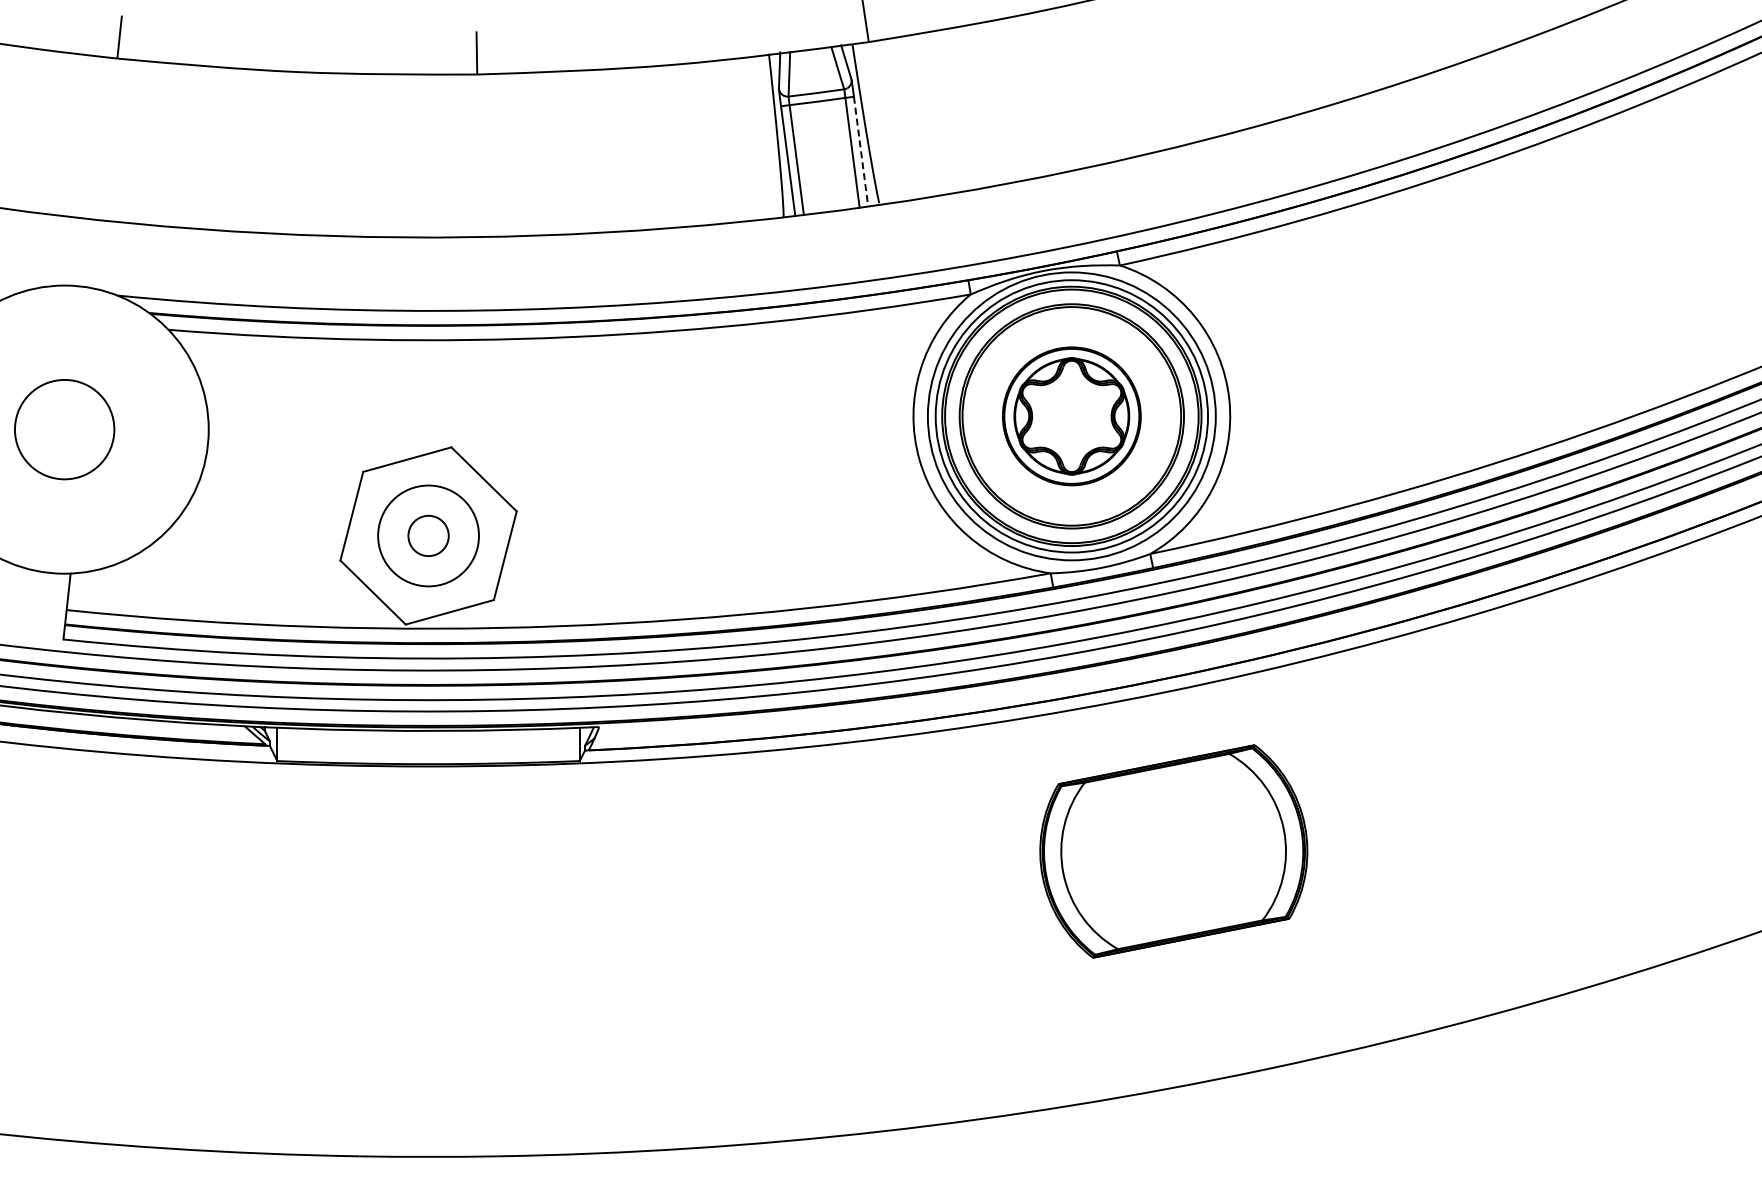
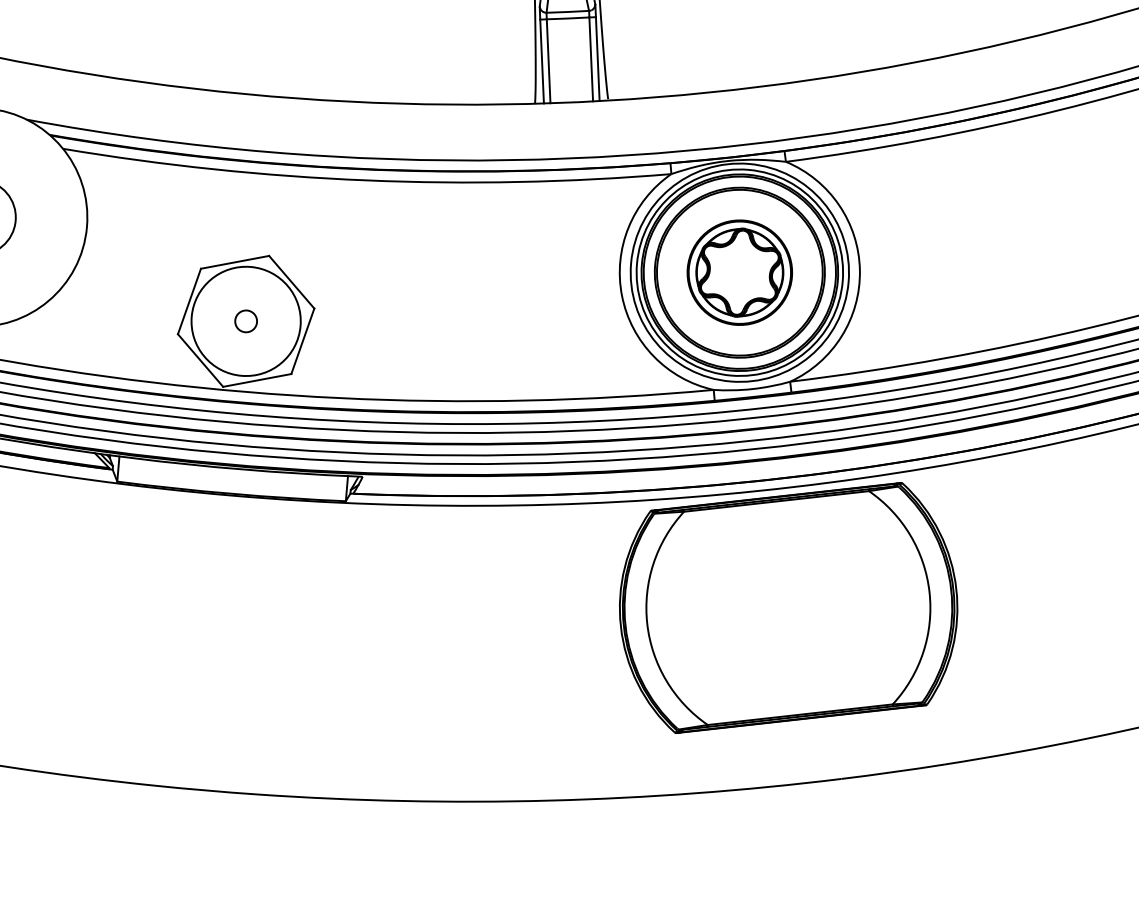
line: (861, 152) -> (598, 59), dashed -> solid
circle: (428, 535) -> (246, 321), size x0.71
circle: (428, 535) -> (246, 321), size x1.43
part: (1173, 851) -> (788, 608), size x1.67

